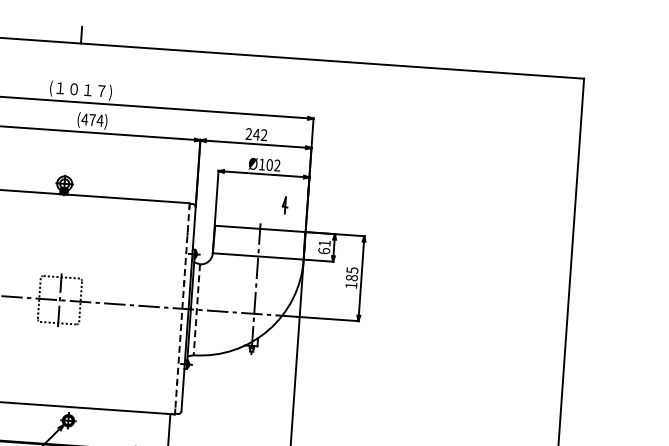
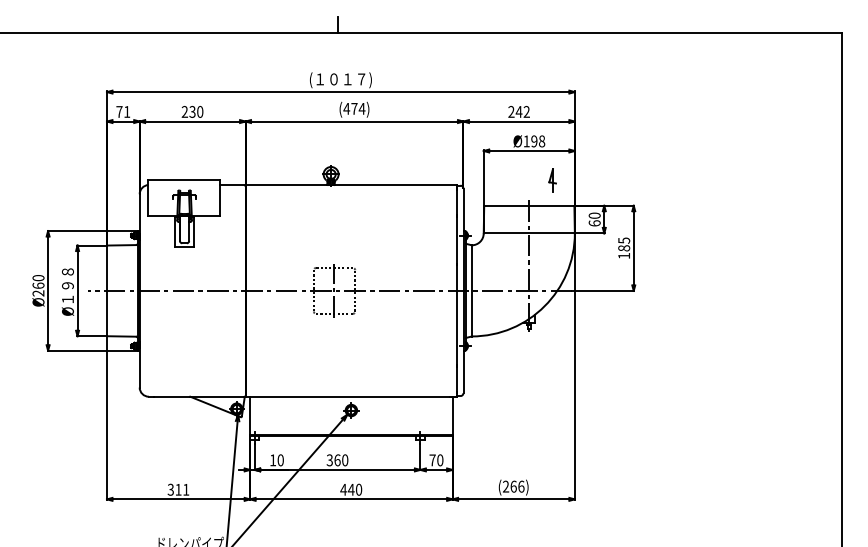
text: (273, 165) -> (538, 141), Ø102 -> Ø198
part: (285, 205) -> (552, 180), size x1.43
text: (324, 243) -> (594, 215), 61 -> 60
line: (182, 308) -> (457, 290), dashed -> solid
line: (196, 309) -> (471, 290), dashed -> solid

